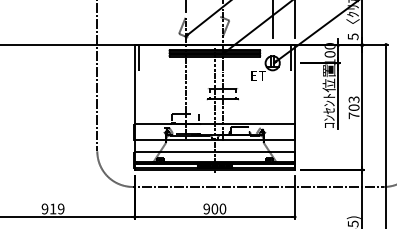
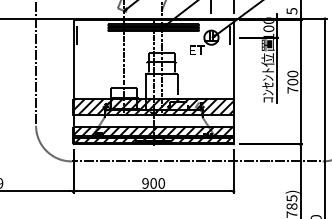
text: (353, 99) -> (292, 73), 703 -> 700
hatch: (214, 132) -> (153, 106), added
hatch: (214, 160) -> (153, 134), added

